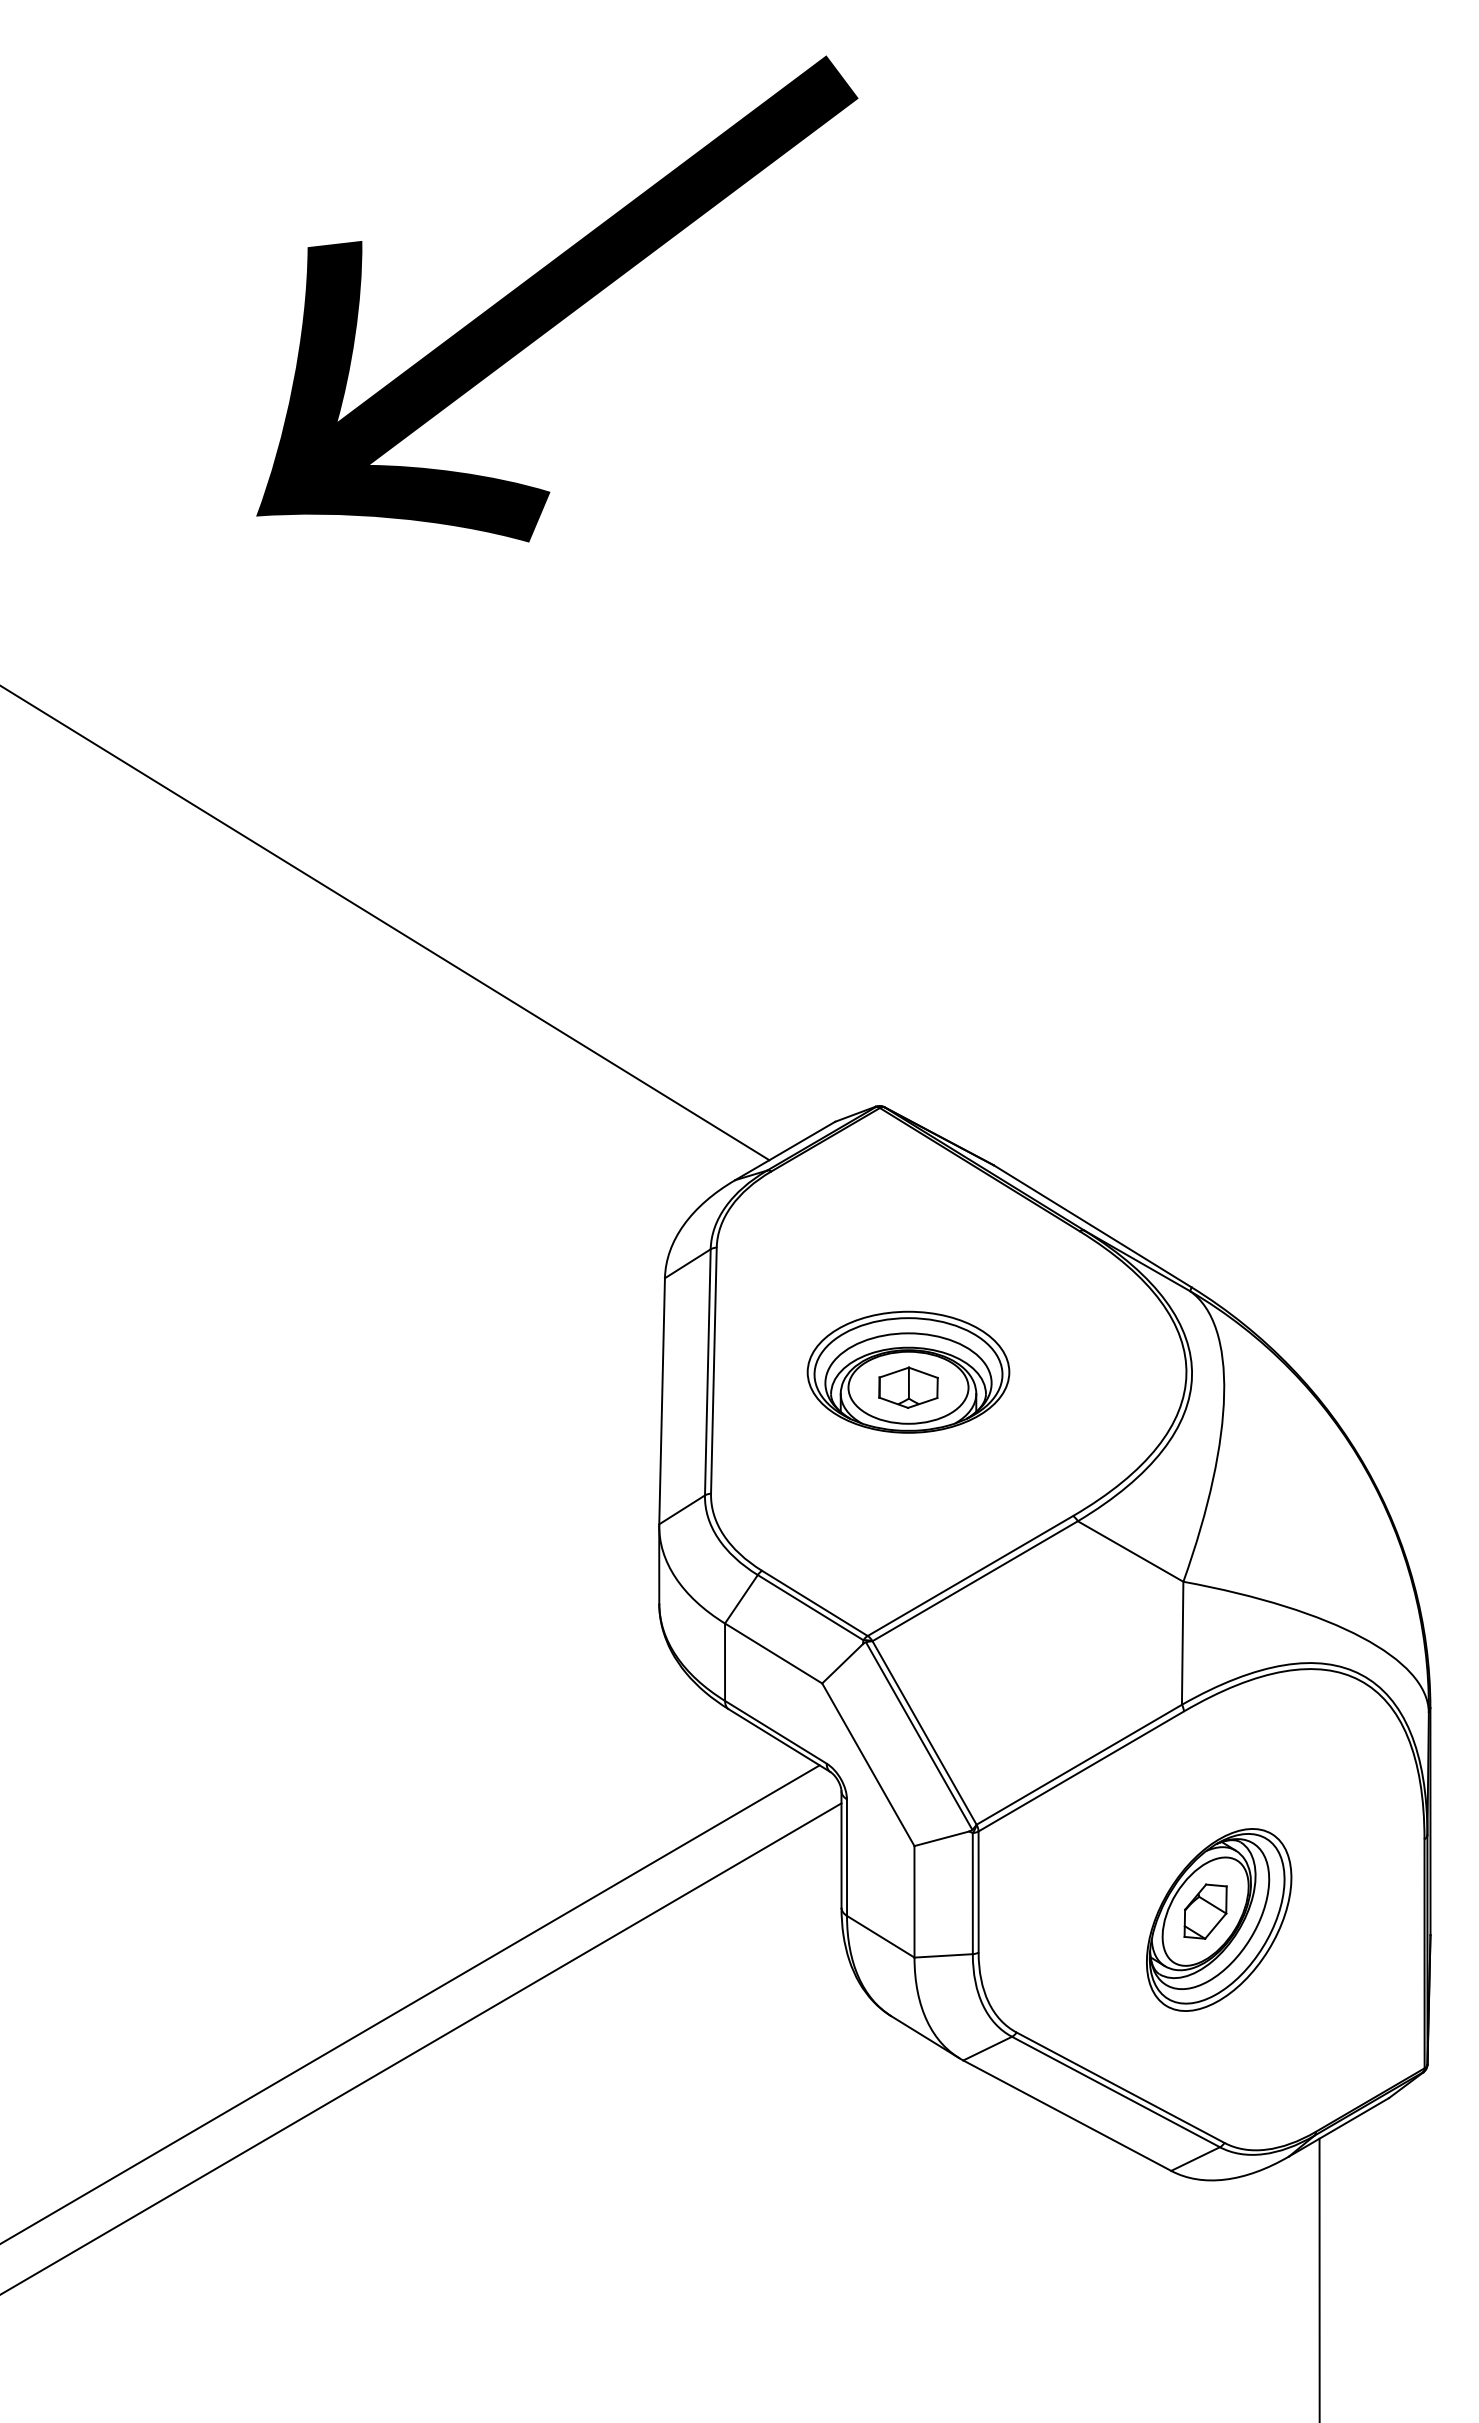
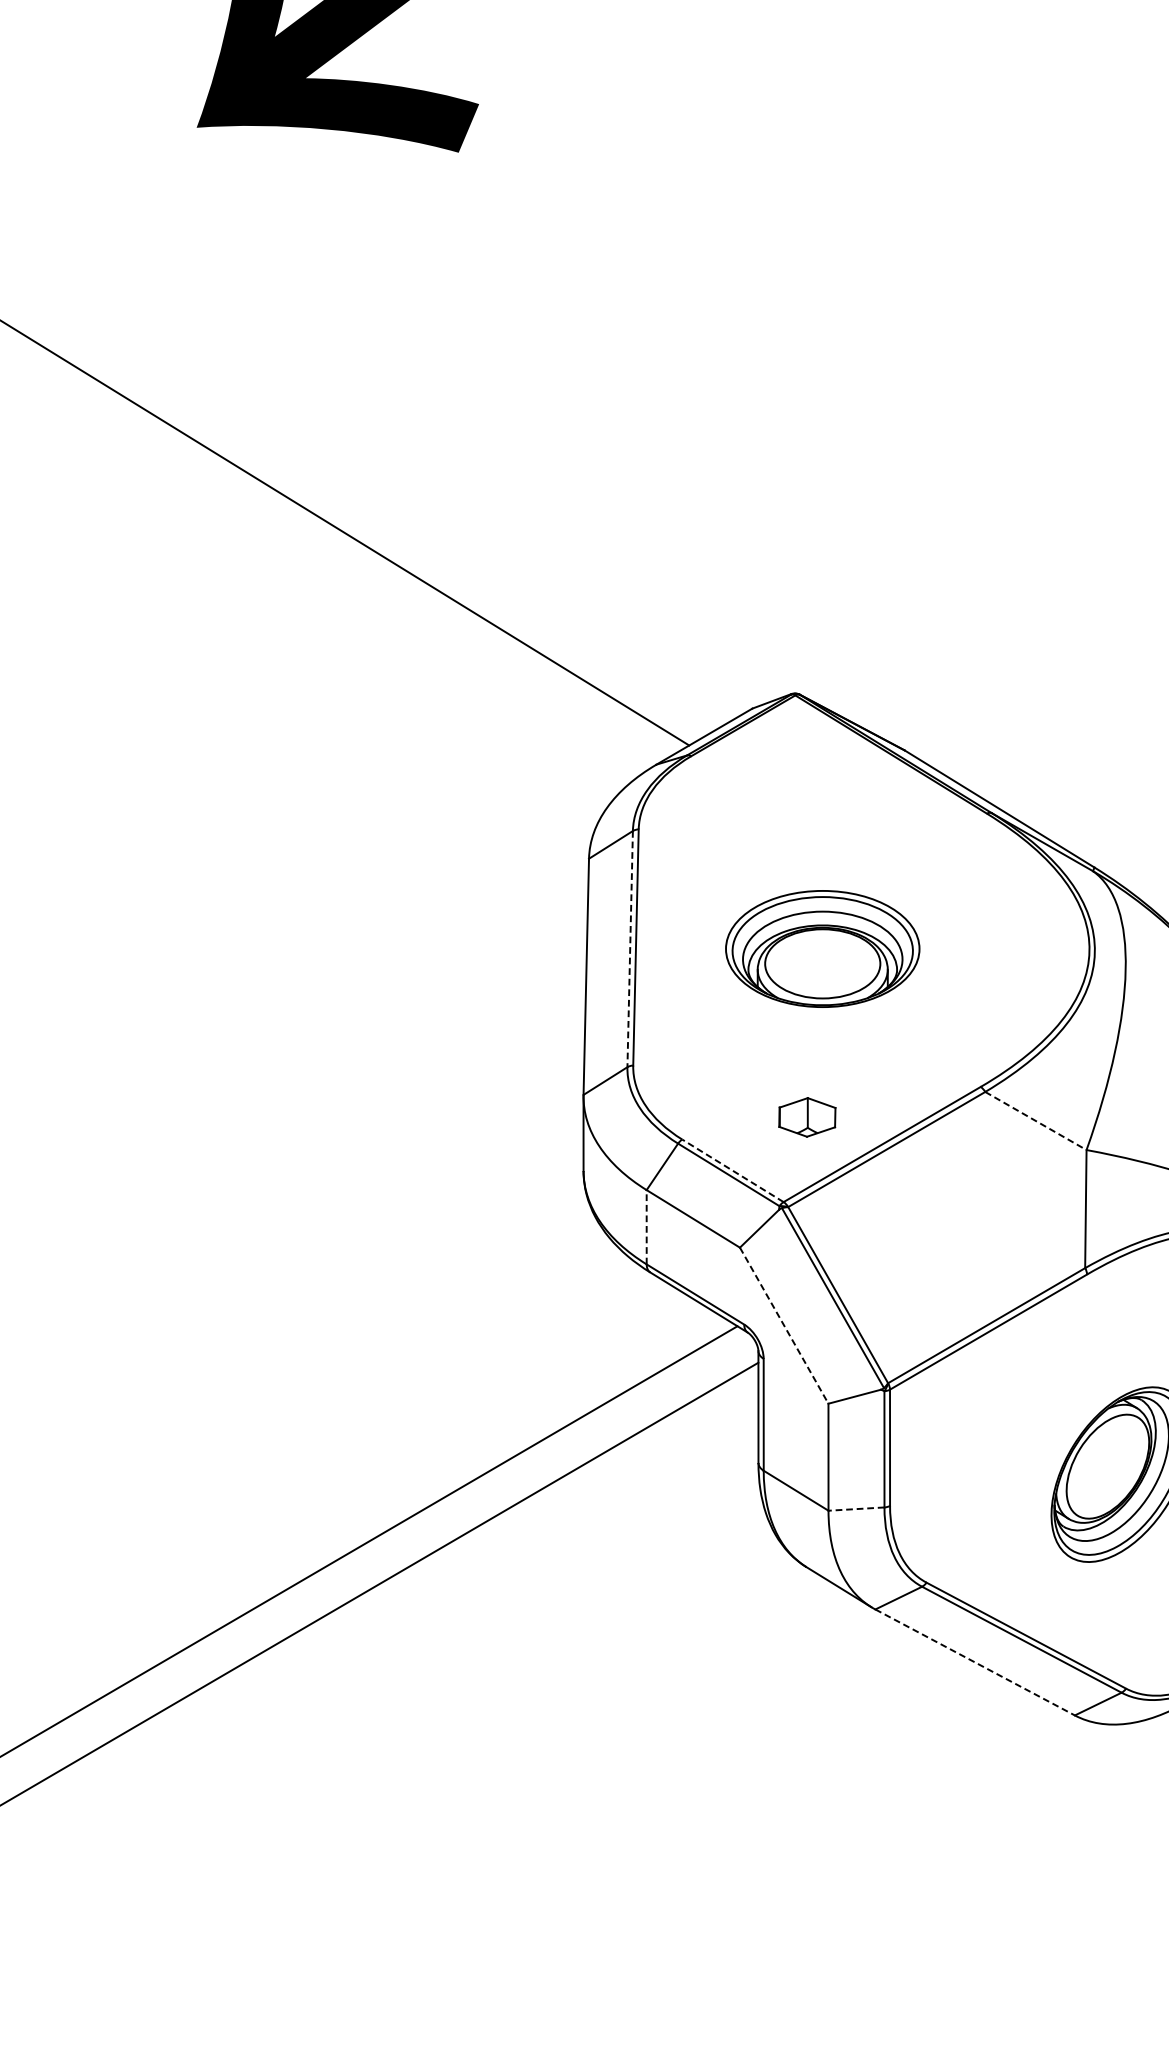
line: (707, 1372) -> (629, 949), solid -> dashed
part: (908, 1387) -> (807, 1117), moved
line: (1130, 1551) -> (1035, 1121), solid -> dashed
line: (814, 1603) -> (732, 1170), solid -> dashed
line: (725, 1662) -> (647, 1227), solid -> dashed
line: (868, 1765) -> (784, 1326), solid -> dashed
part: (1205, 1911) -> (1107, 1466), removed
line: (943, 1955) -> (856, 1508), solid -> dashed
line: (1067, 2115) -> (975, 1662), solid -> dashed

